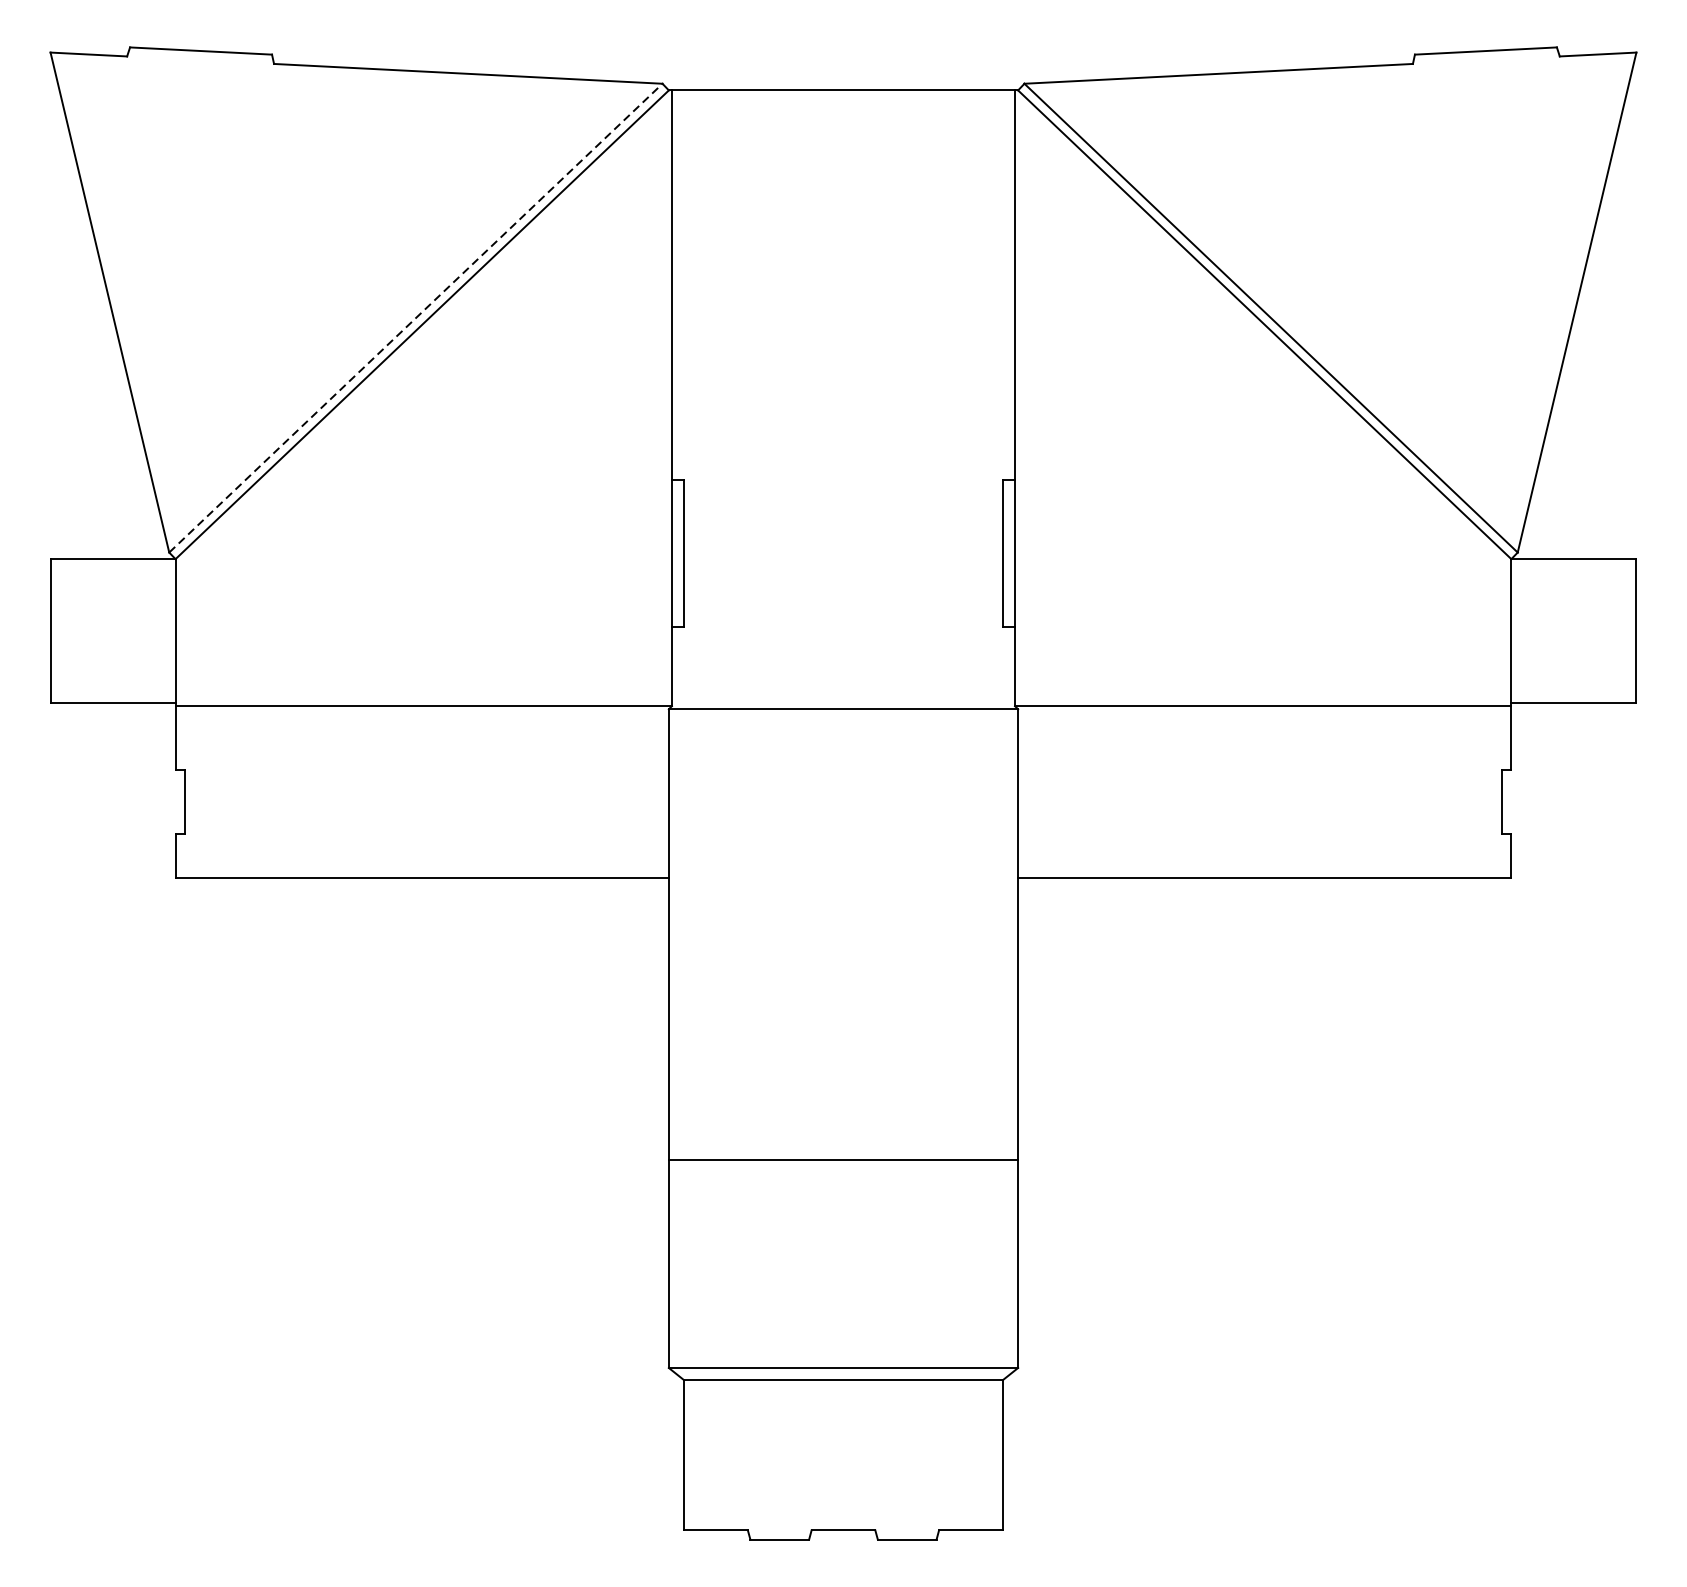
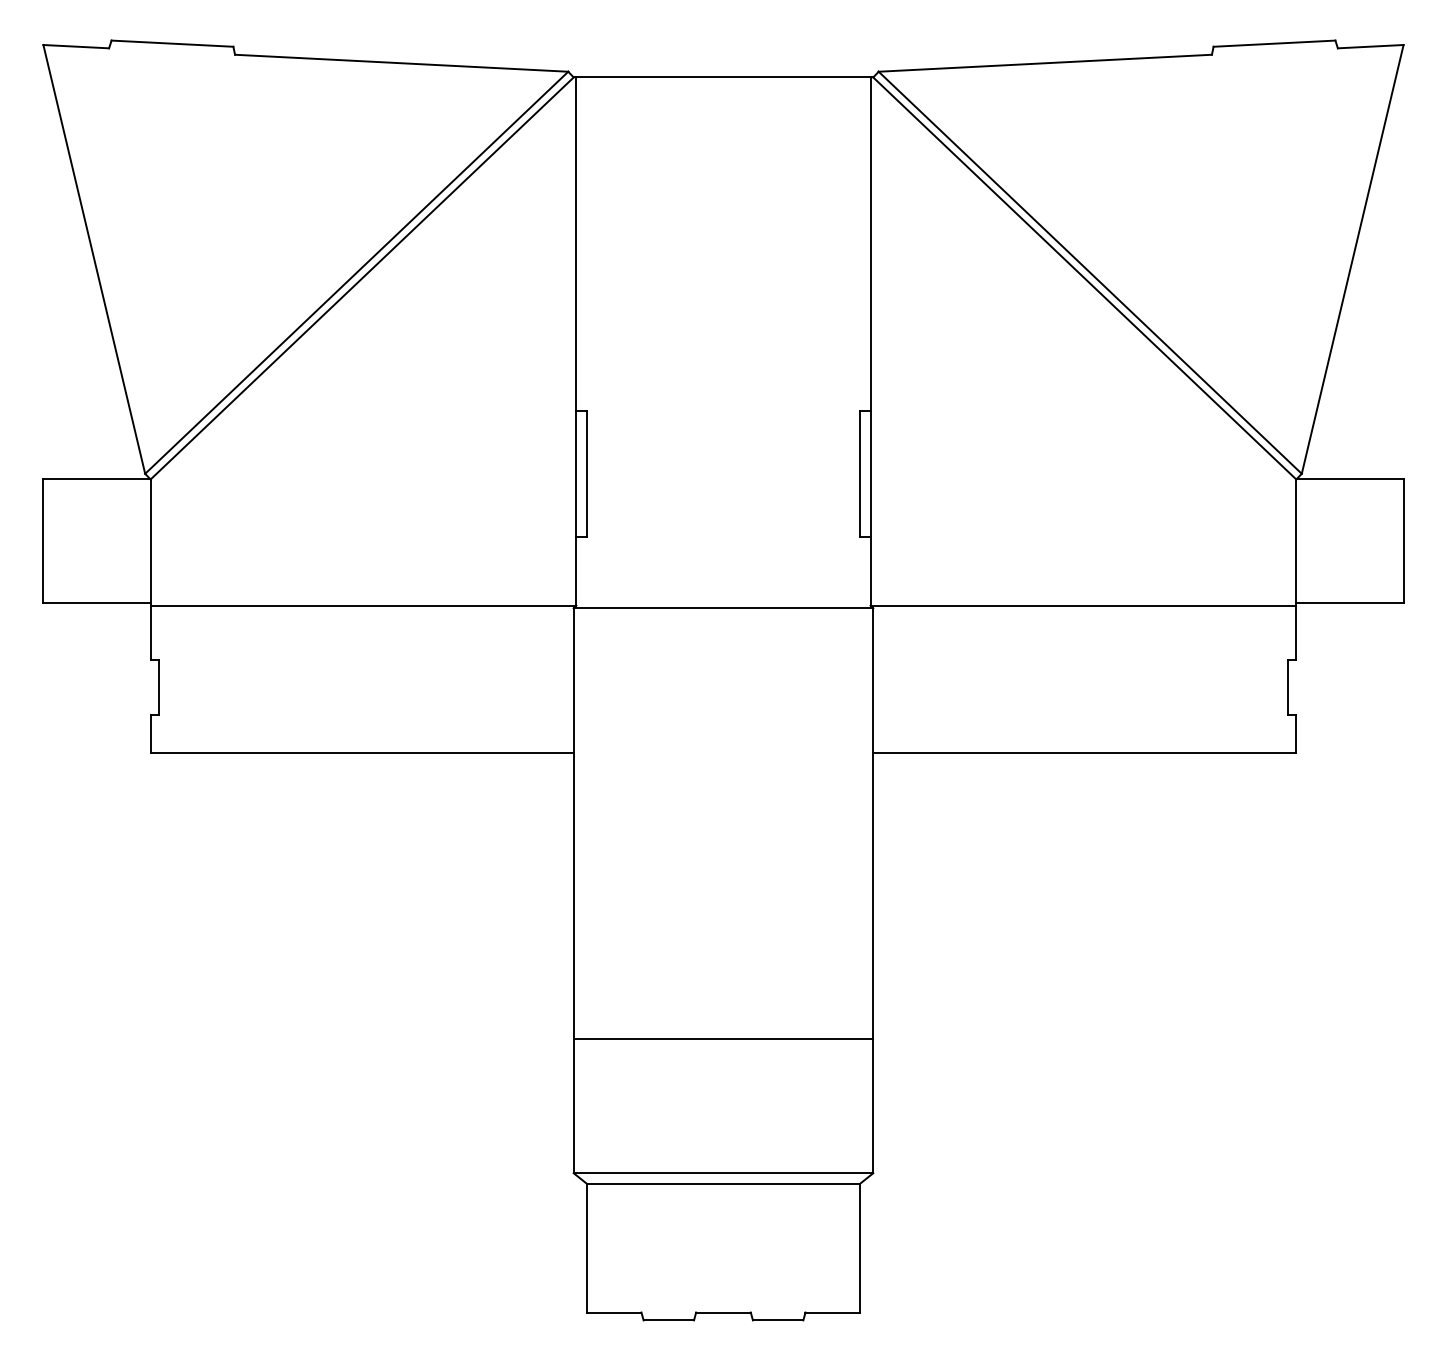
line: (415, 317) -> (356, 272), dashed -> solid
line: (843, 1160) -> (723, 1039), moved

